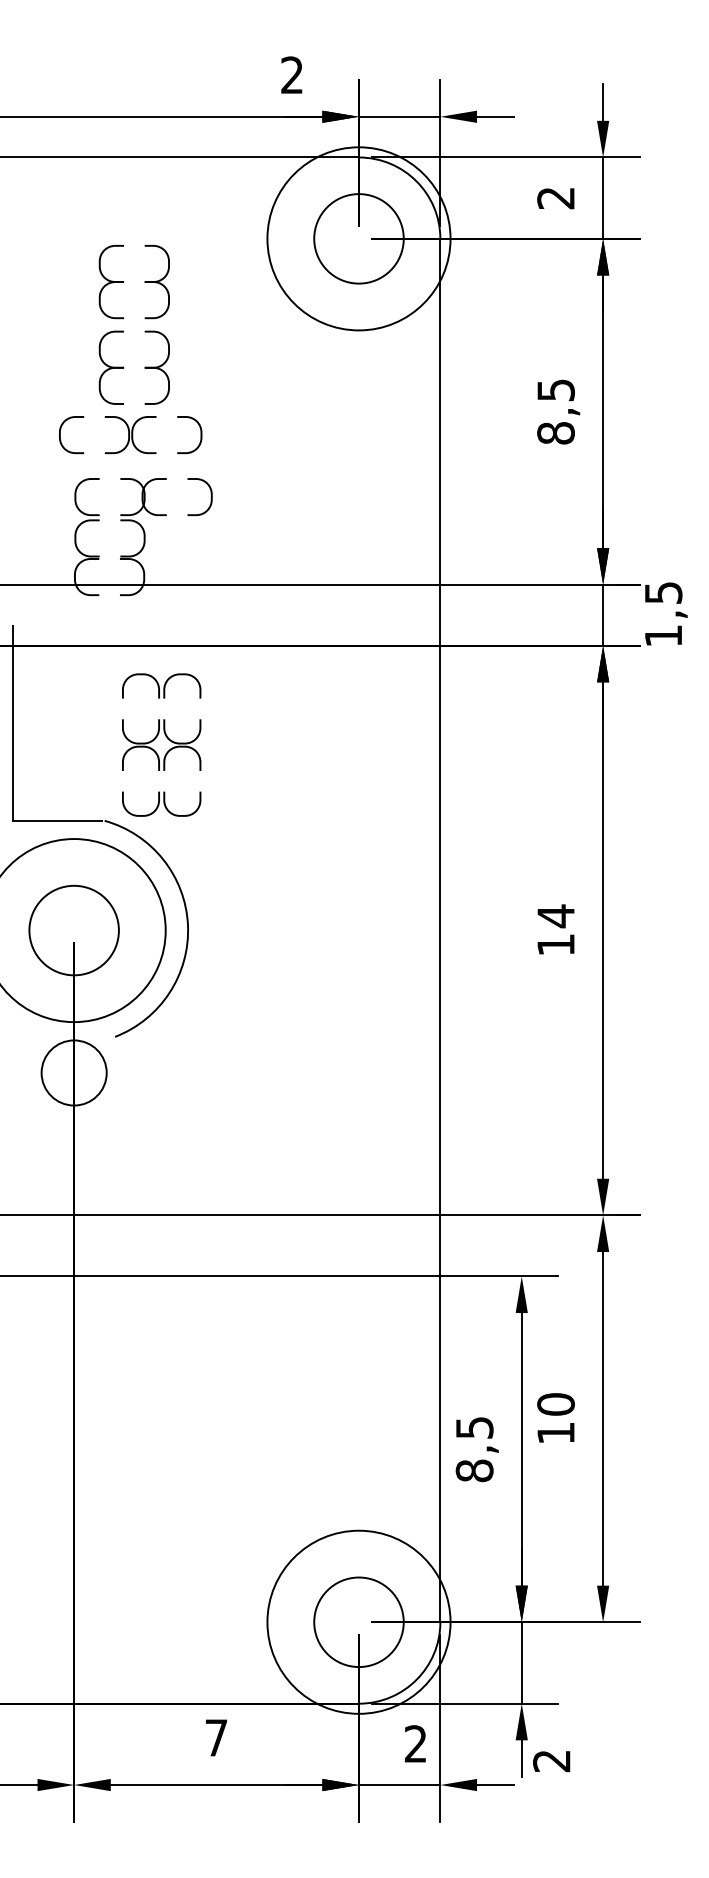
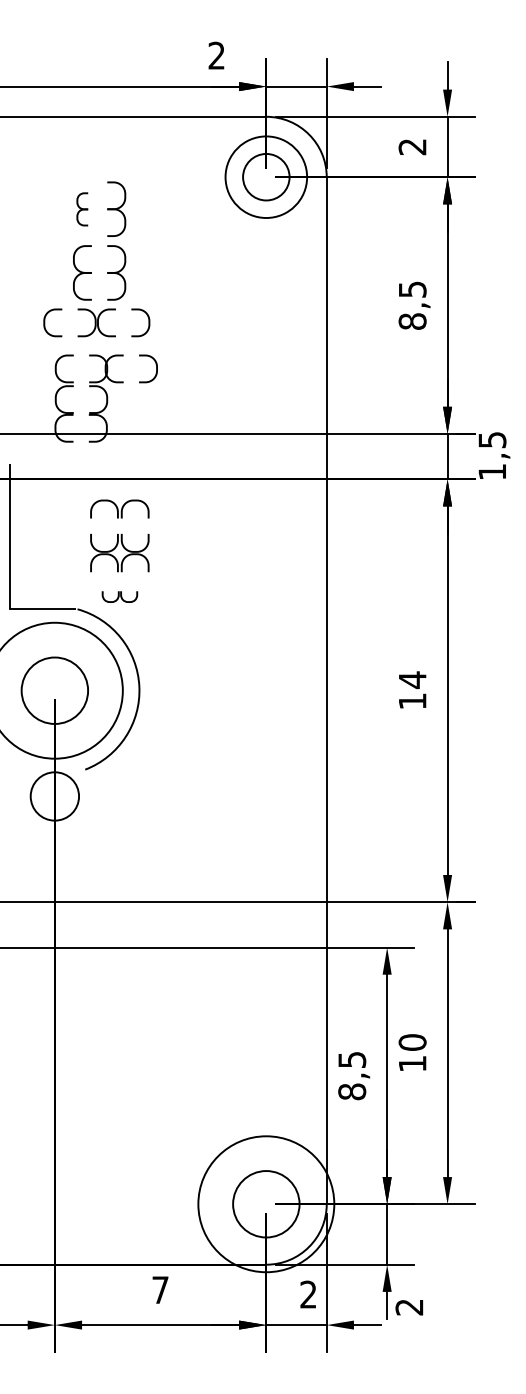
circle: (358, 238) -> (265, 176), size x0.6
circle: (358, 238) -> (265, 176), size x0.7
part: (111, 282) -> (82, 209), size x0.6
part: (161, 803) -> (119, 596), size x0.6

